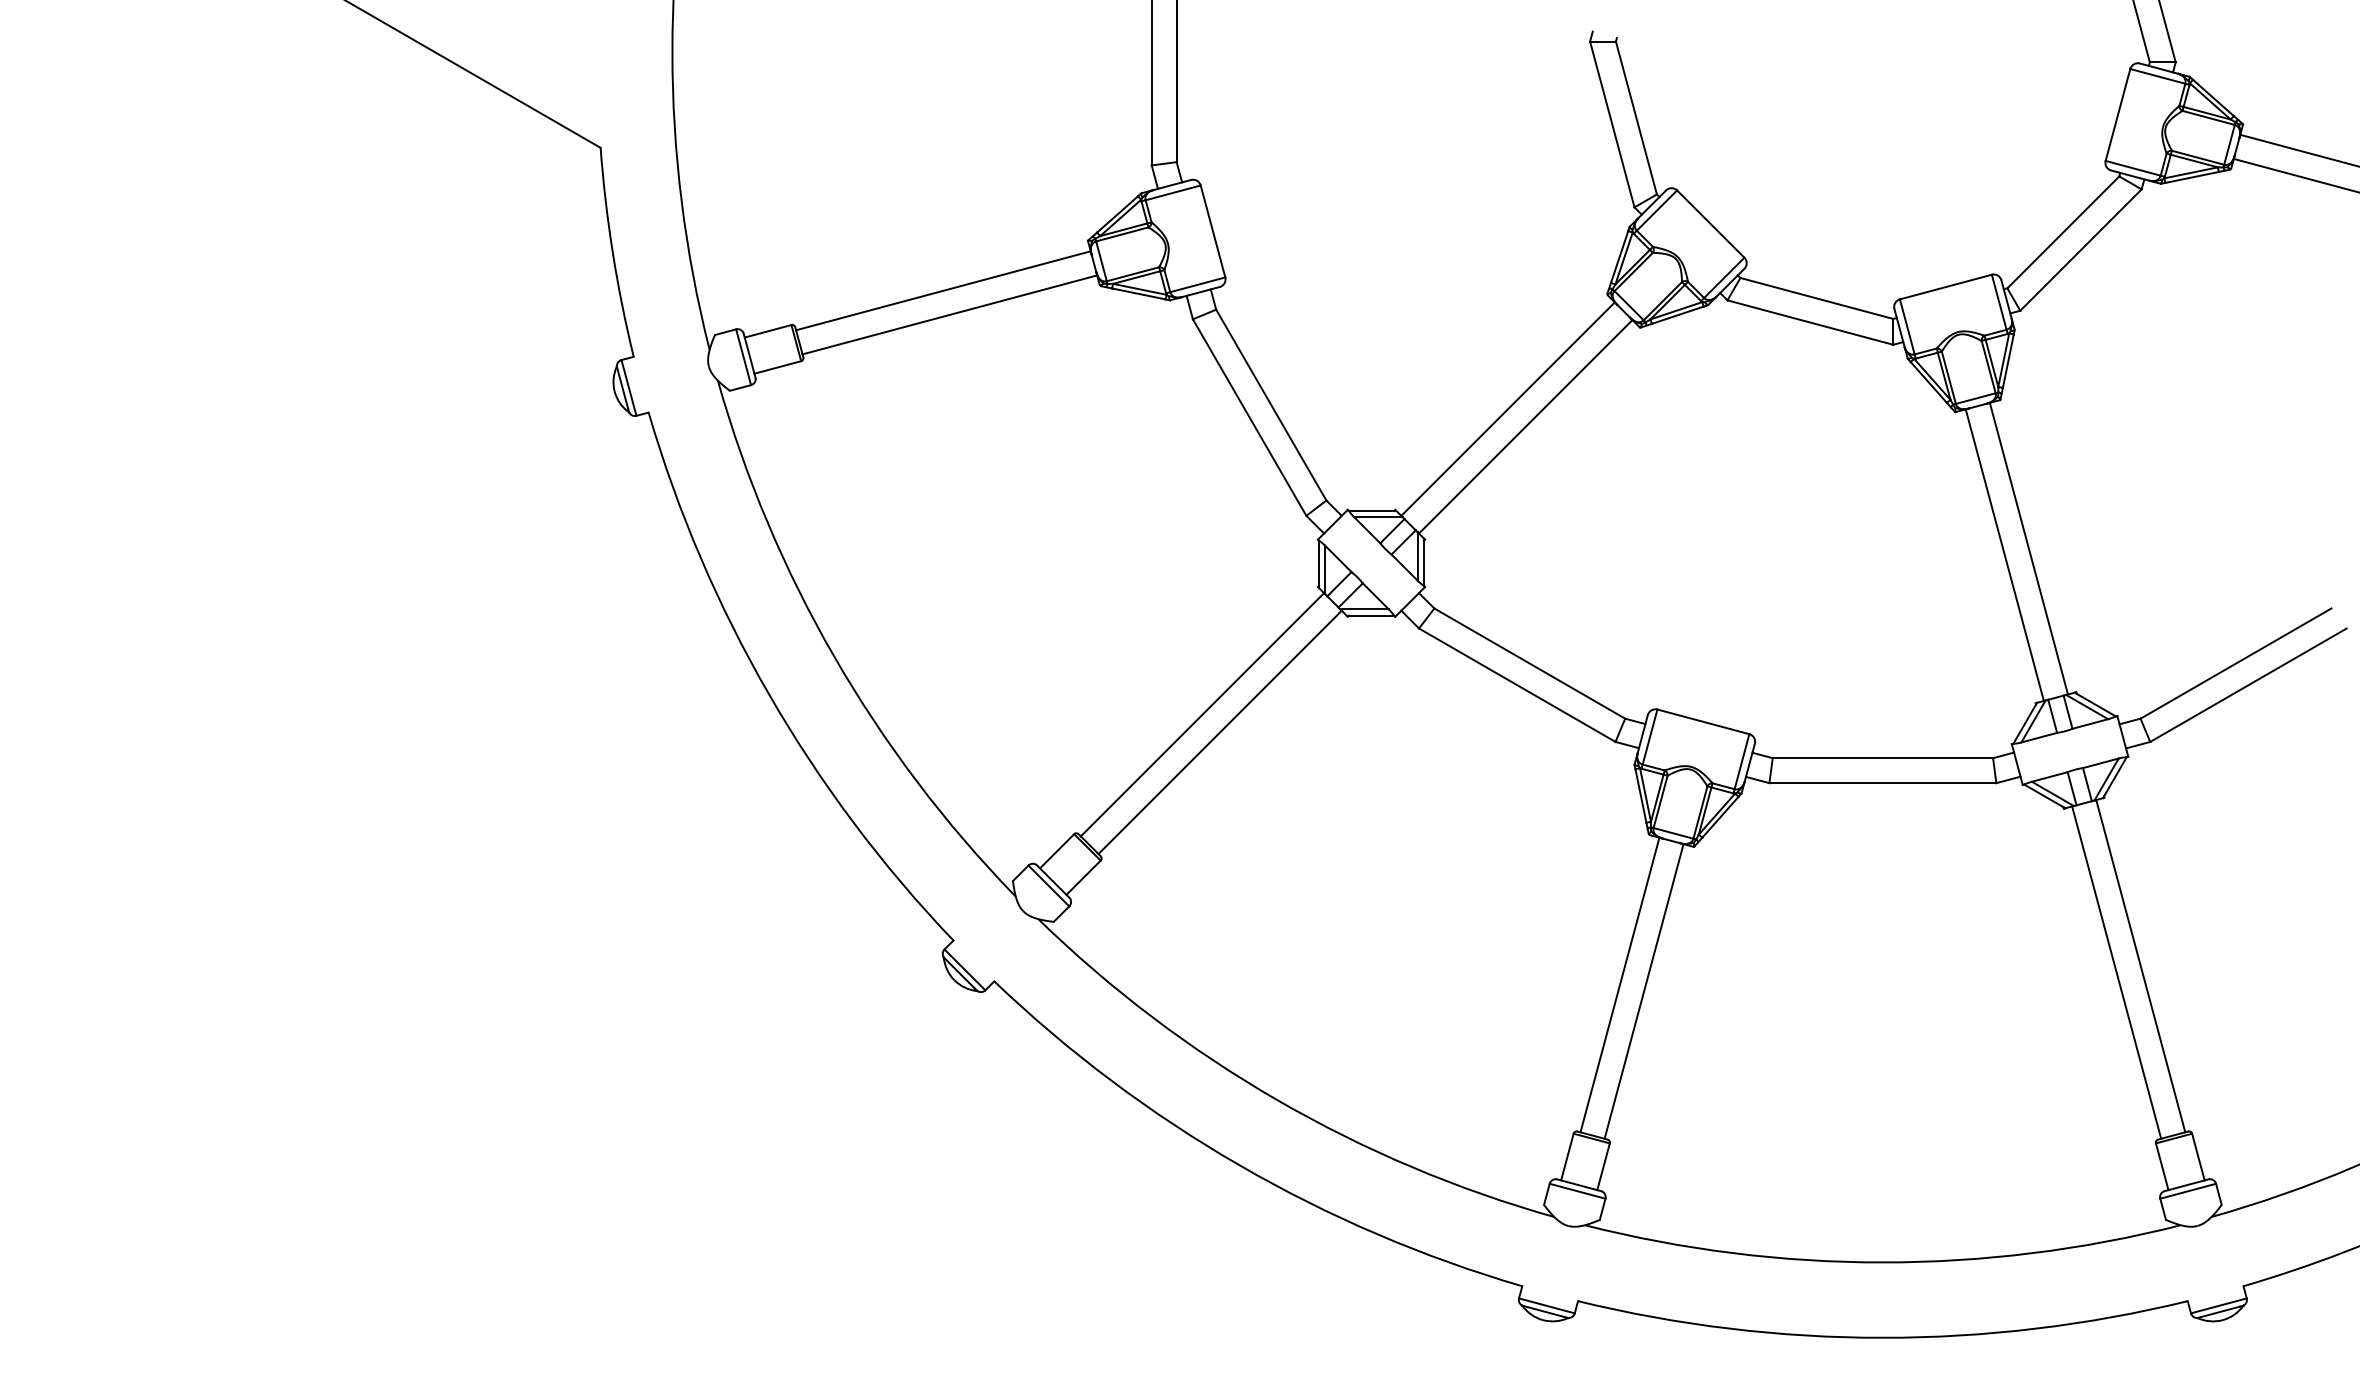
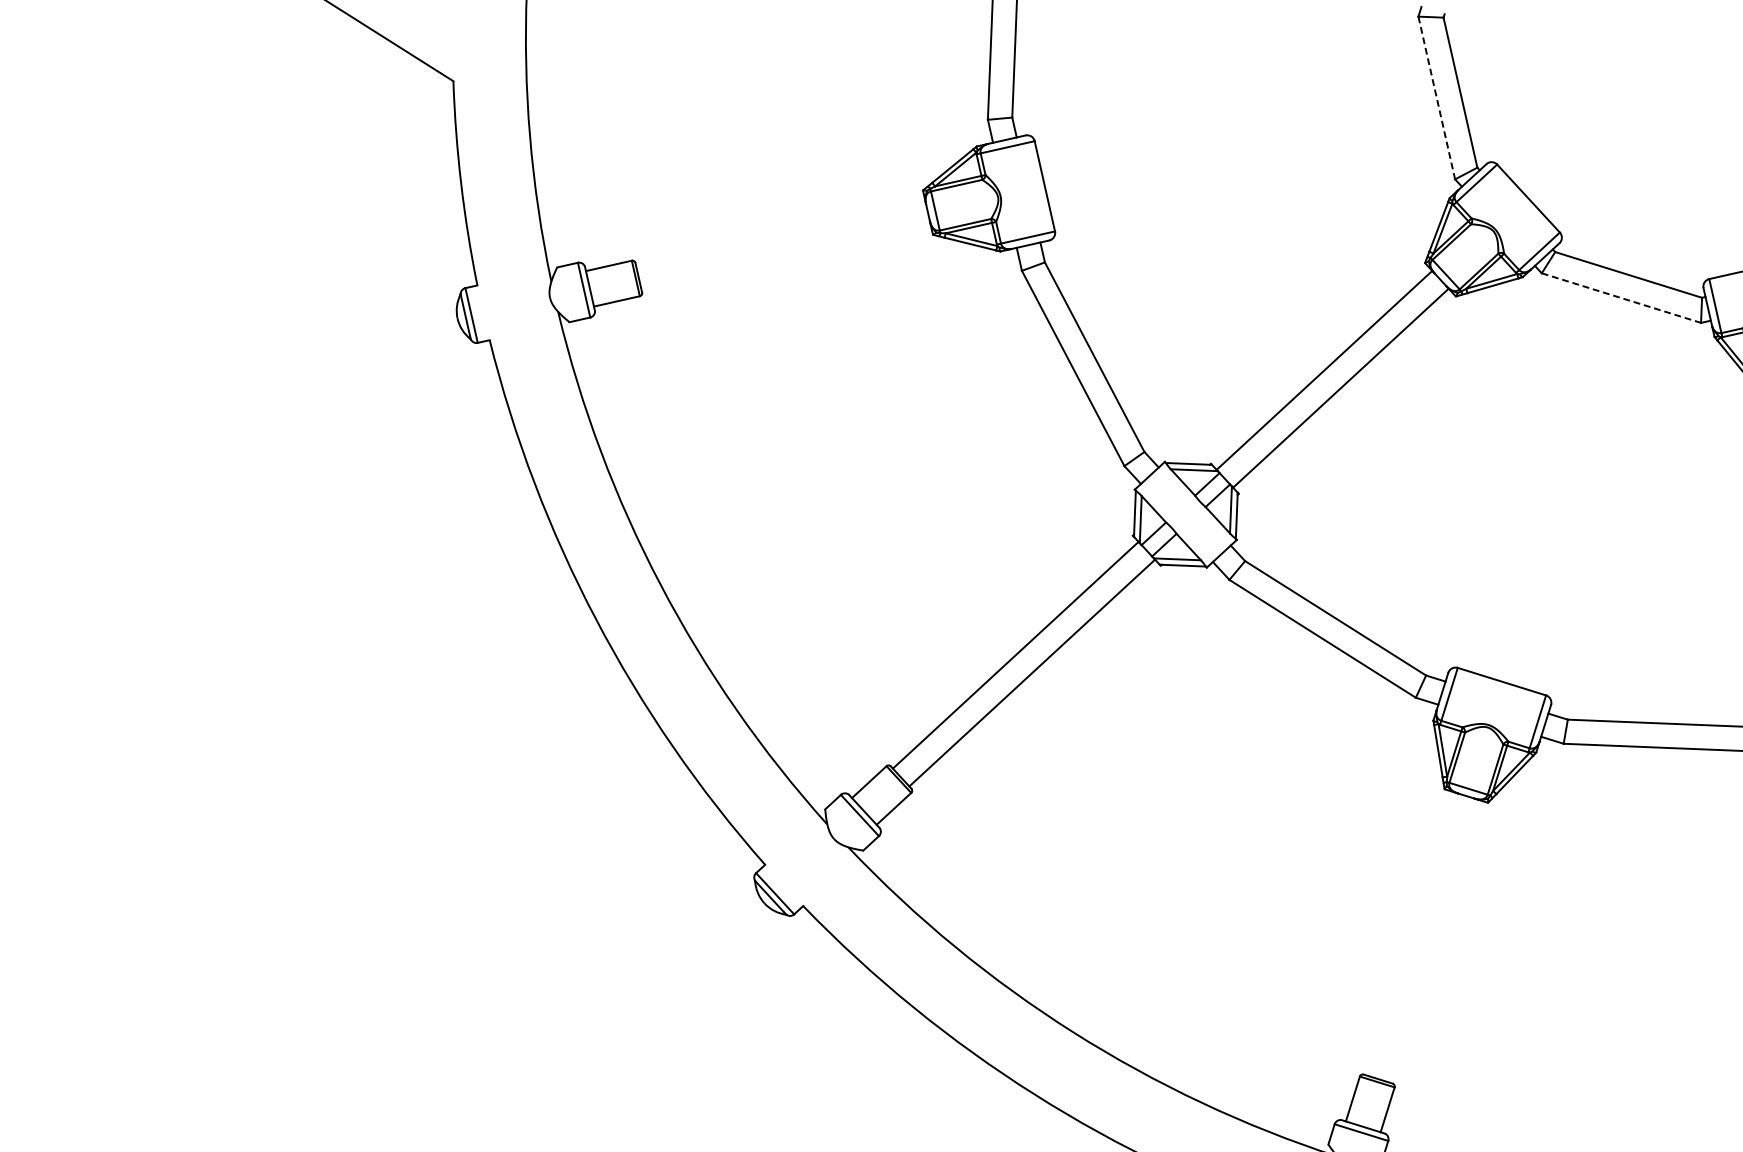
line: (1612, 124) -> (1436, 98), solid -> dashed
line: (943, 290) -> (780, 233), removed
line: (949, 314) -> (785, 256), removed
line: (1810, 322) -> (1621, 298), solid -> dashed
line: (1619, 984) -> (1410, 933), removed
line: (1643, 991) -> (1433, 941), removed

